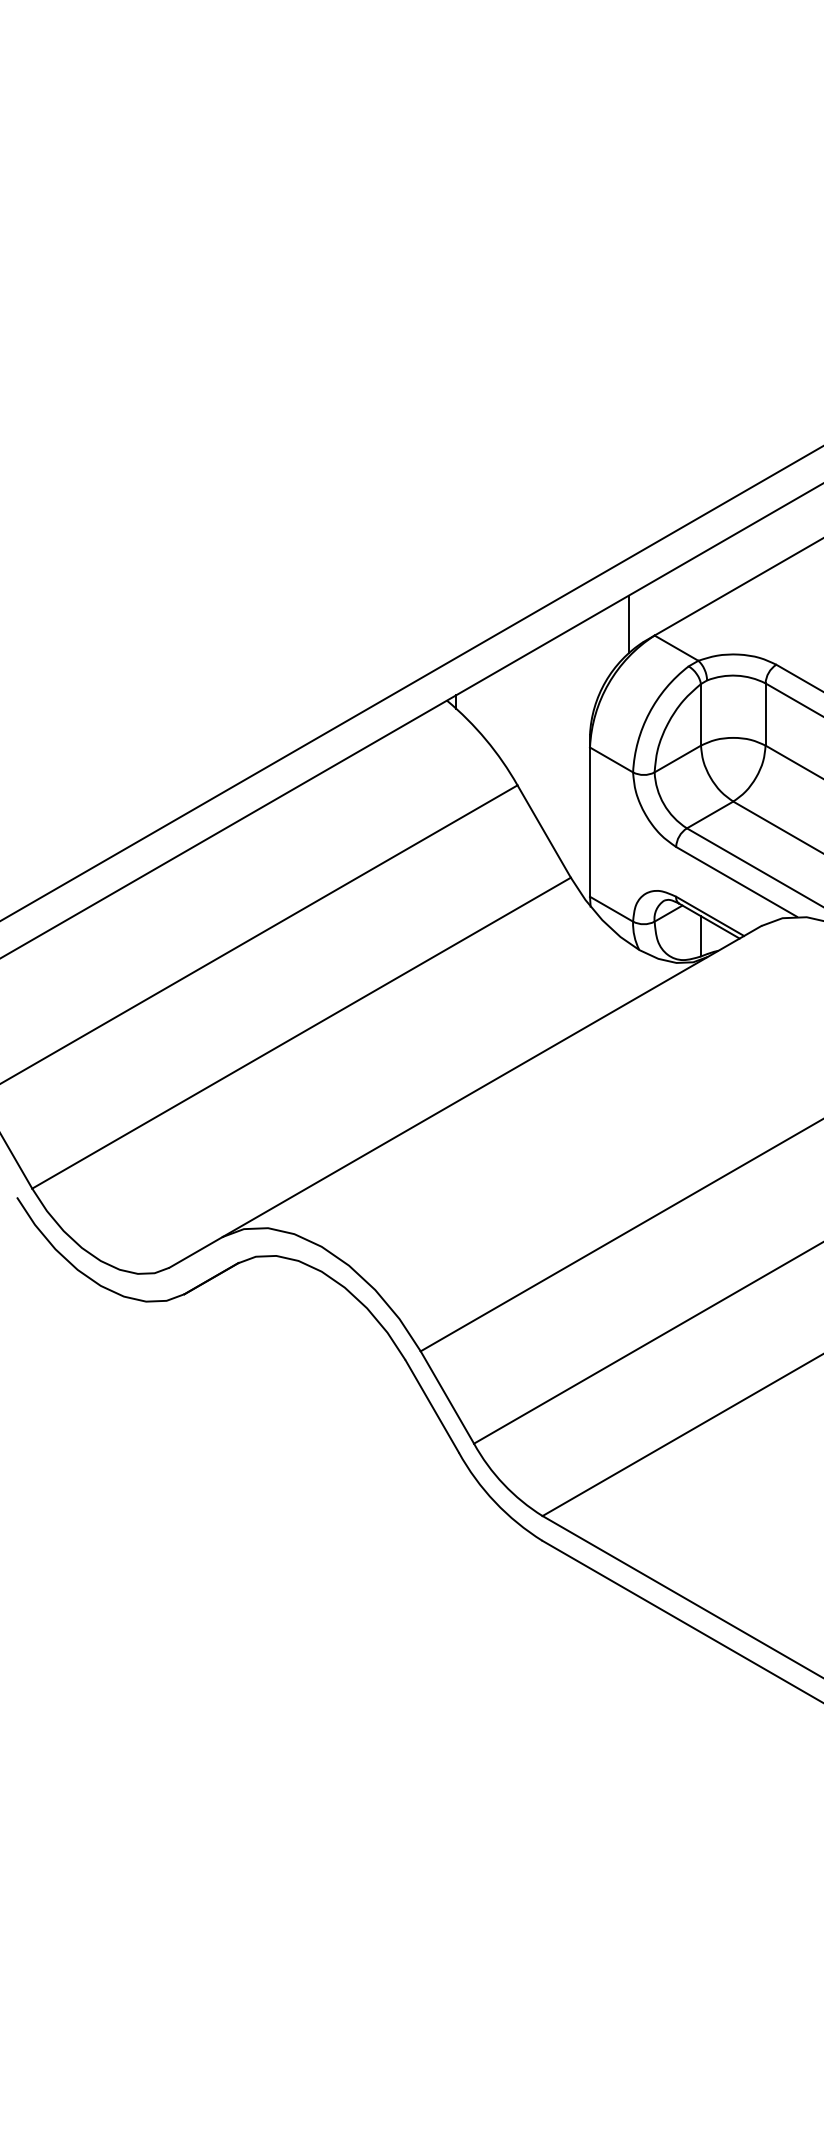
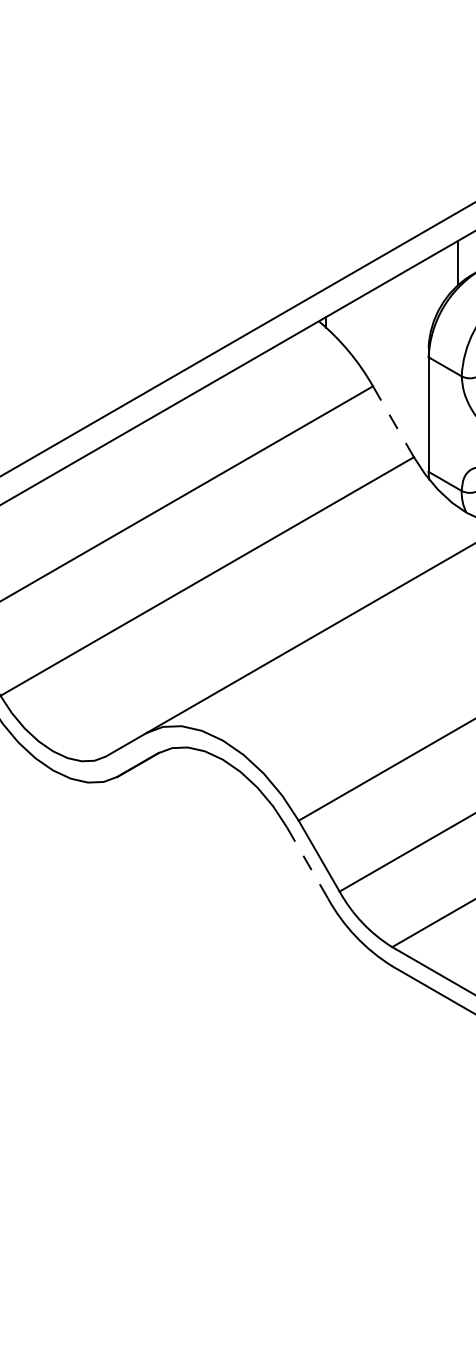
line: (544, 831) -> (393, 421), solid -> dashed
line: (431, 1405) -> (306, 862), solid -> dashed

